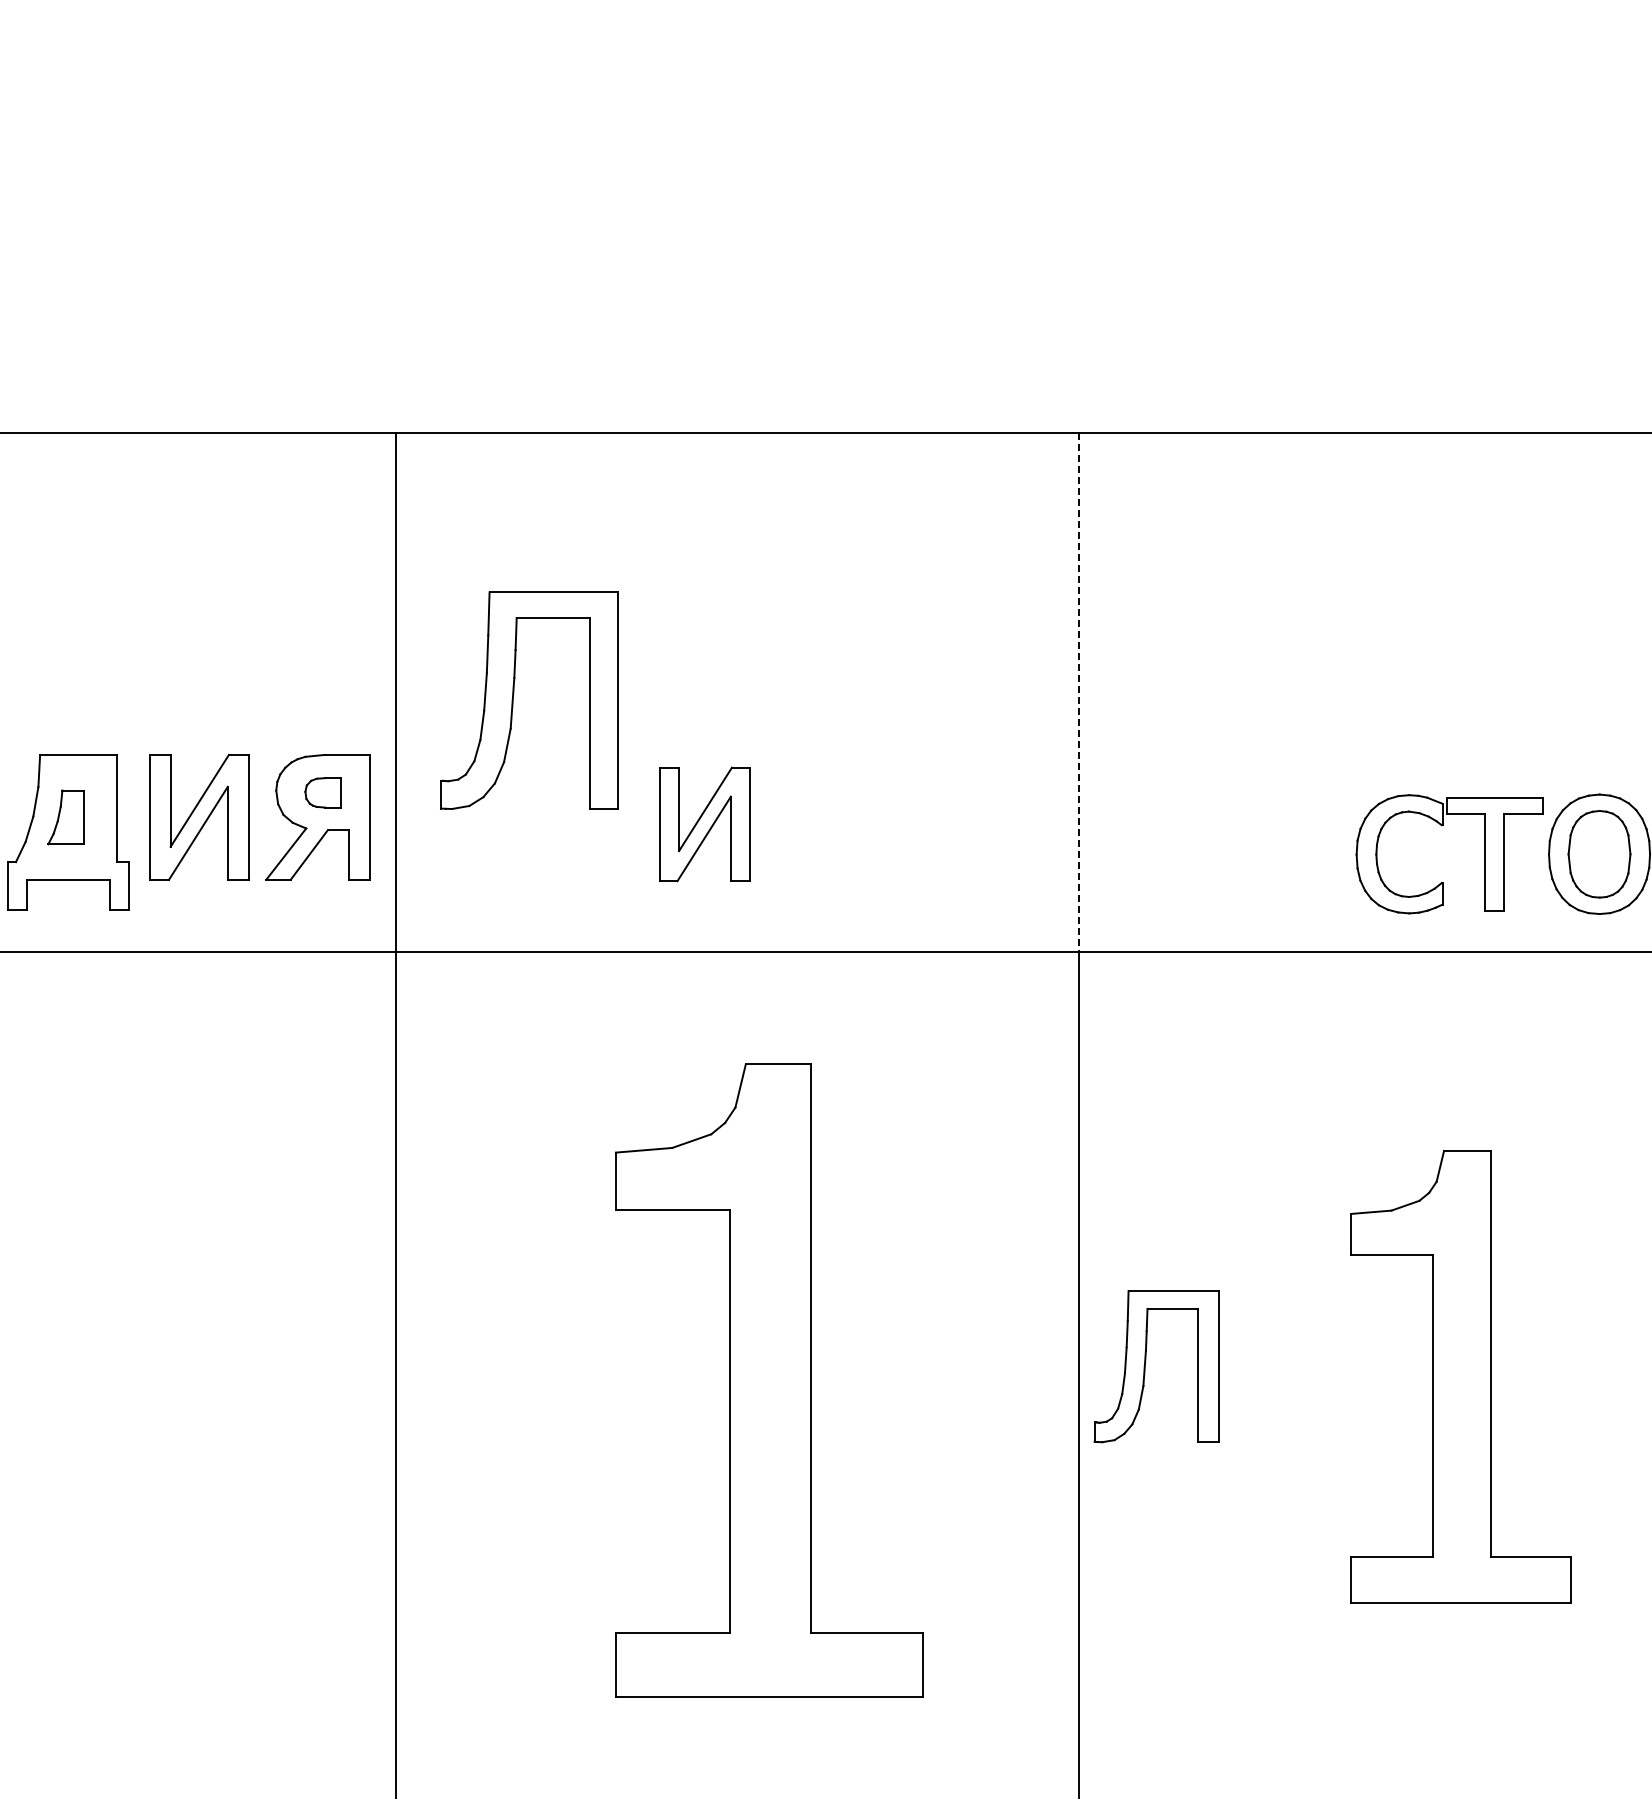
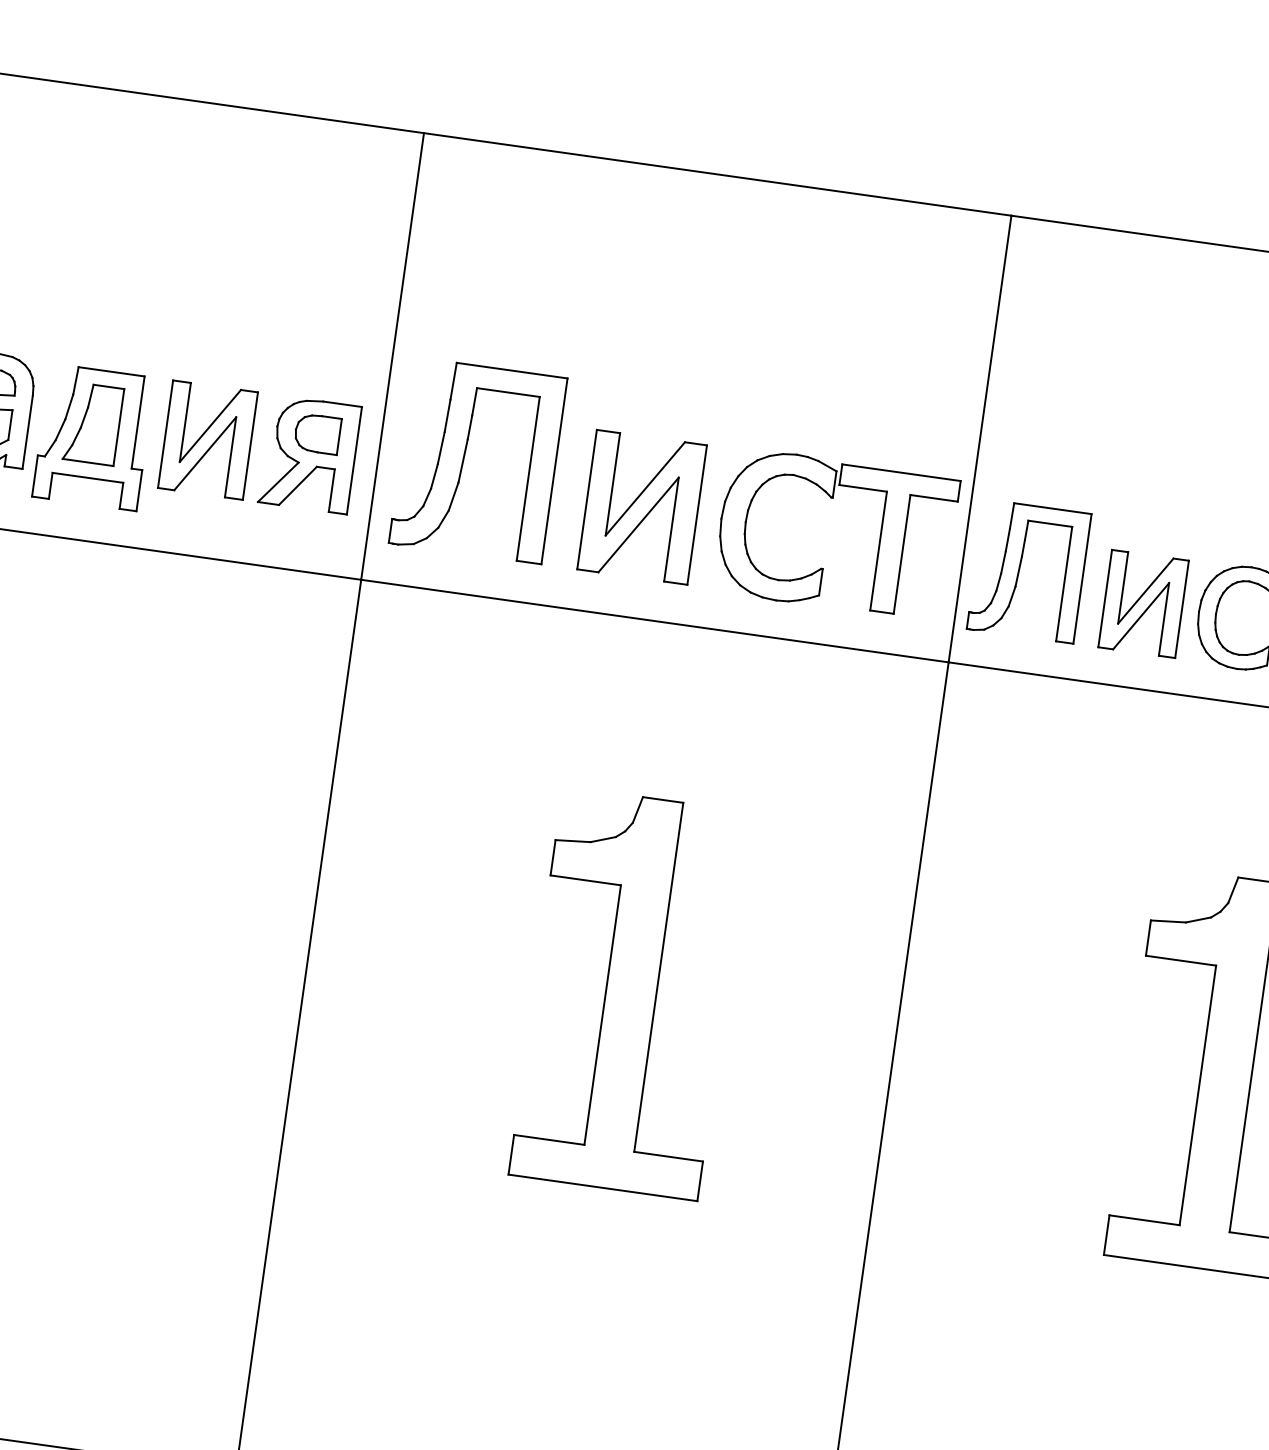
line: (1079, 692) -> (980, 439), dashed -> solid
part: (513, 700) -> (464, 458), moved
part: (322, 792) -> (316, 433), size x1.43
part: (65, 817) -> (92, 424), size x1.67
part: (704, 824) -> (641, 507), size x1.43
part: (1292, 853) -> (1143, 603), added
part: (919, 864) -> (821, 567), added
part: (1145, 1366) -> (1019, 570), moved
part: (768, 1380) -> (629, 993), size x0.71

